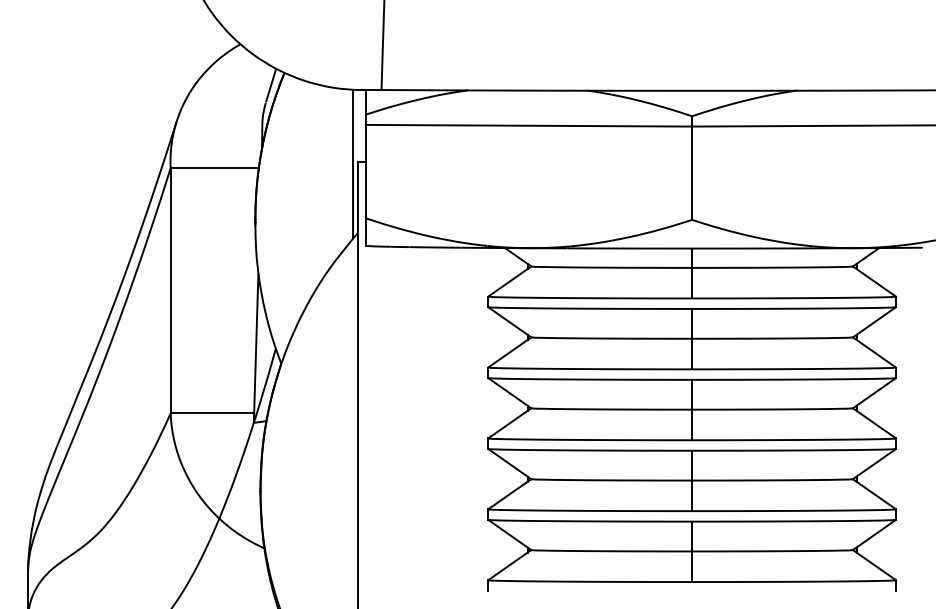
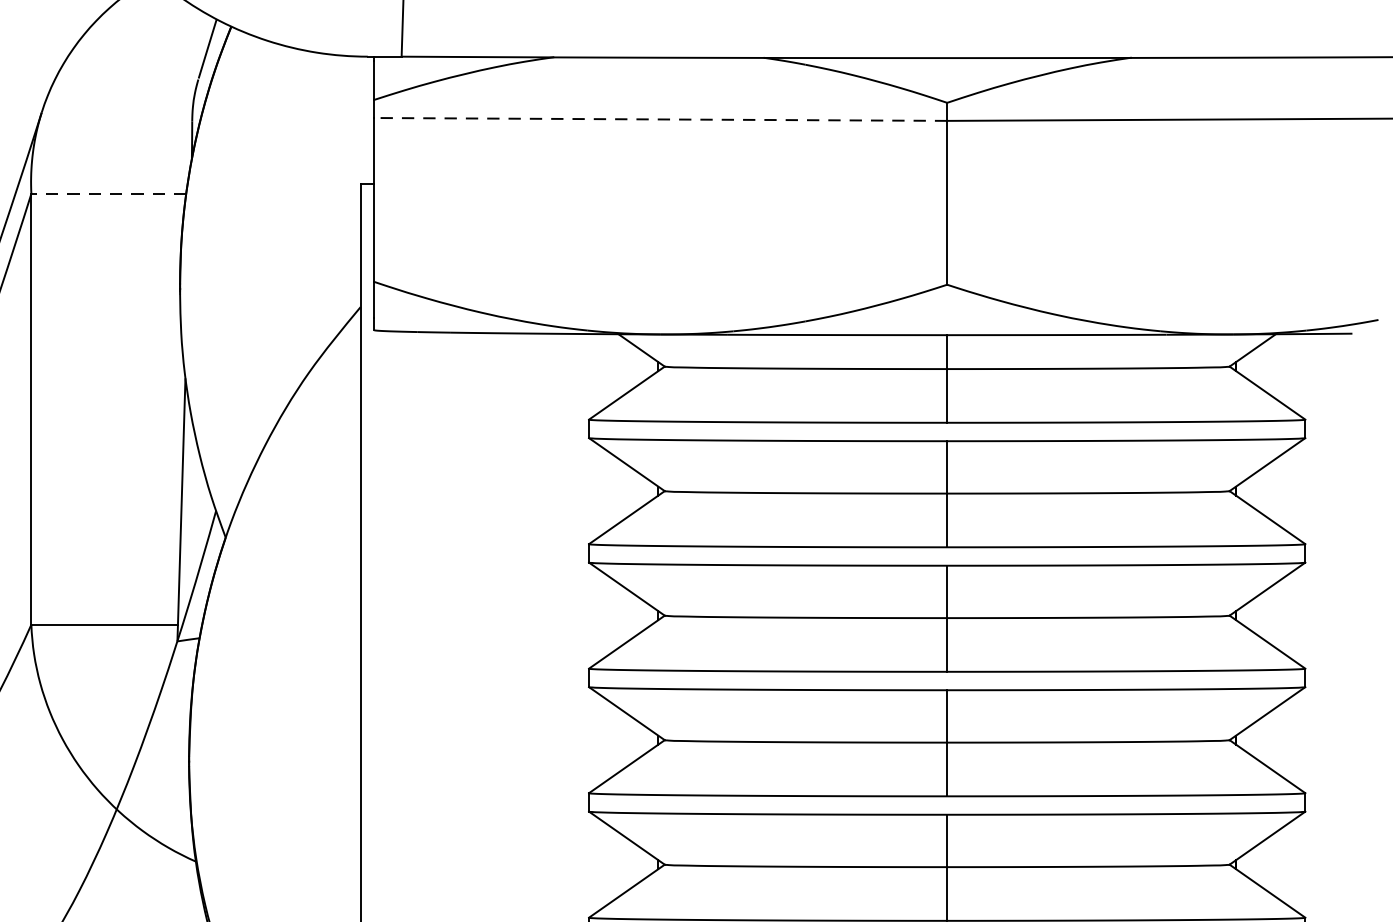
line: (528, 125) -> (659, 118), solid -> dashed
line: (353, 163) -> (352, 185), removed
line: (214, 168) -> (108, 194), solid -> dashed

